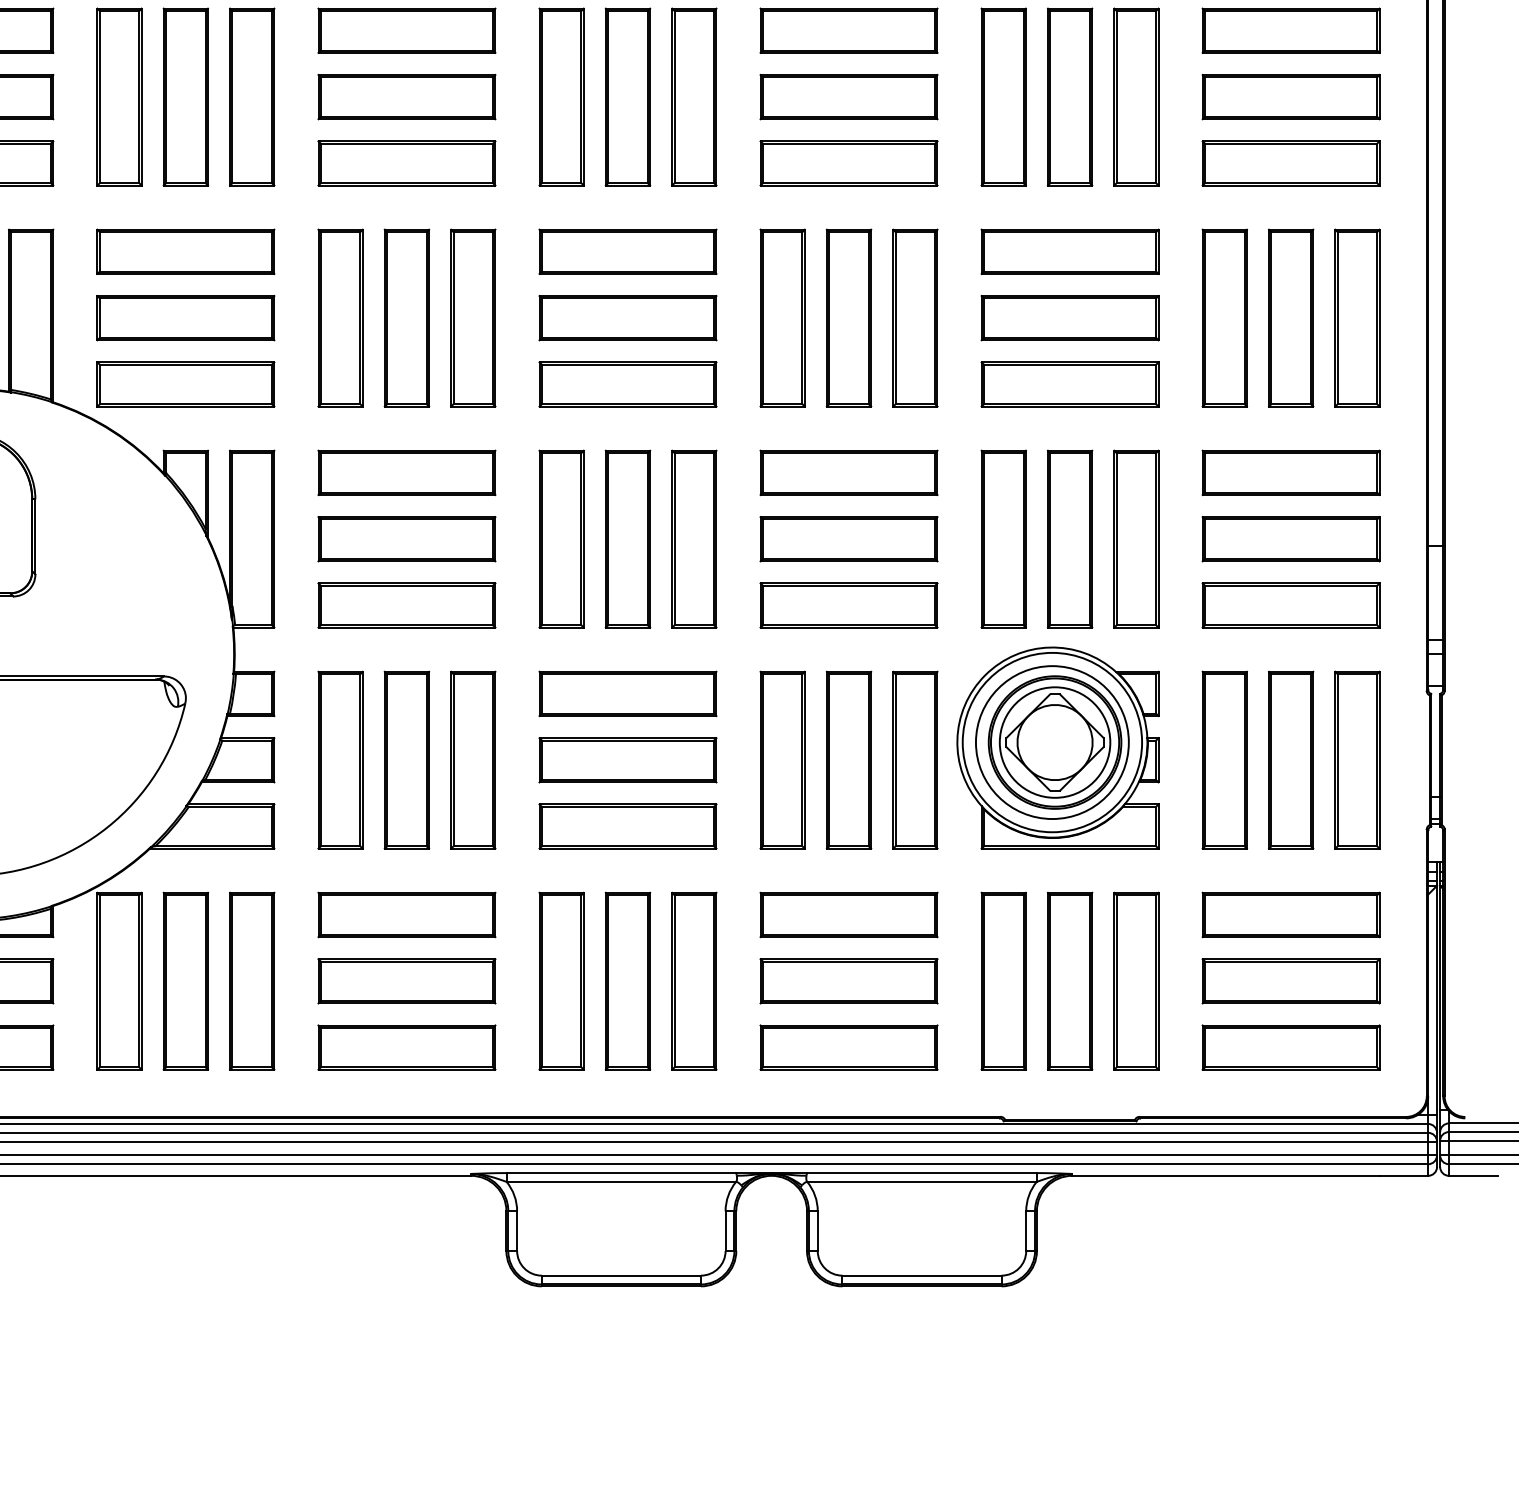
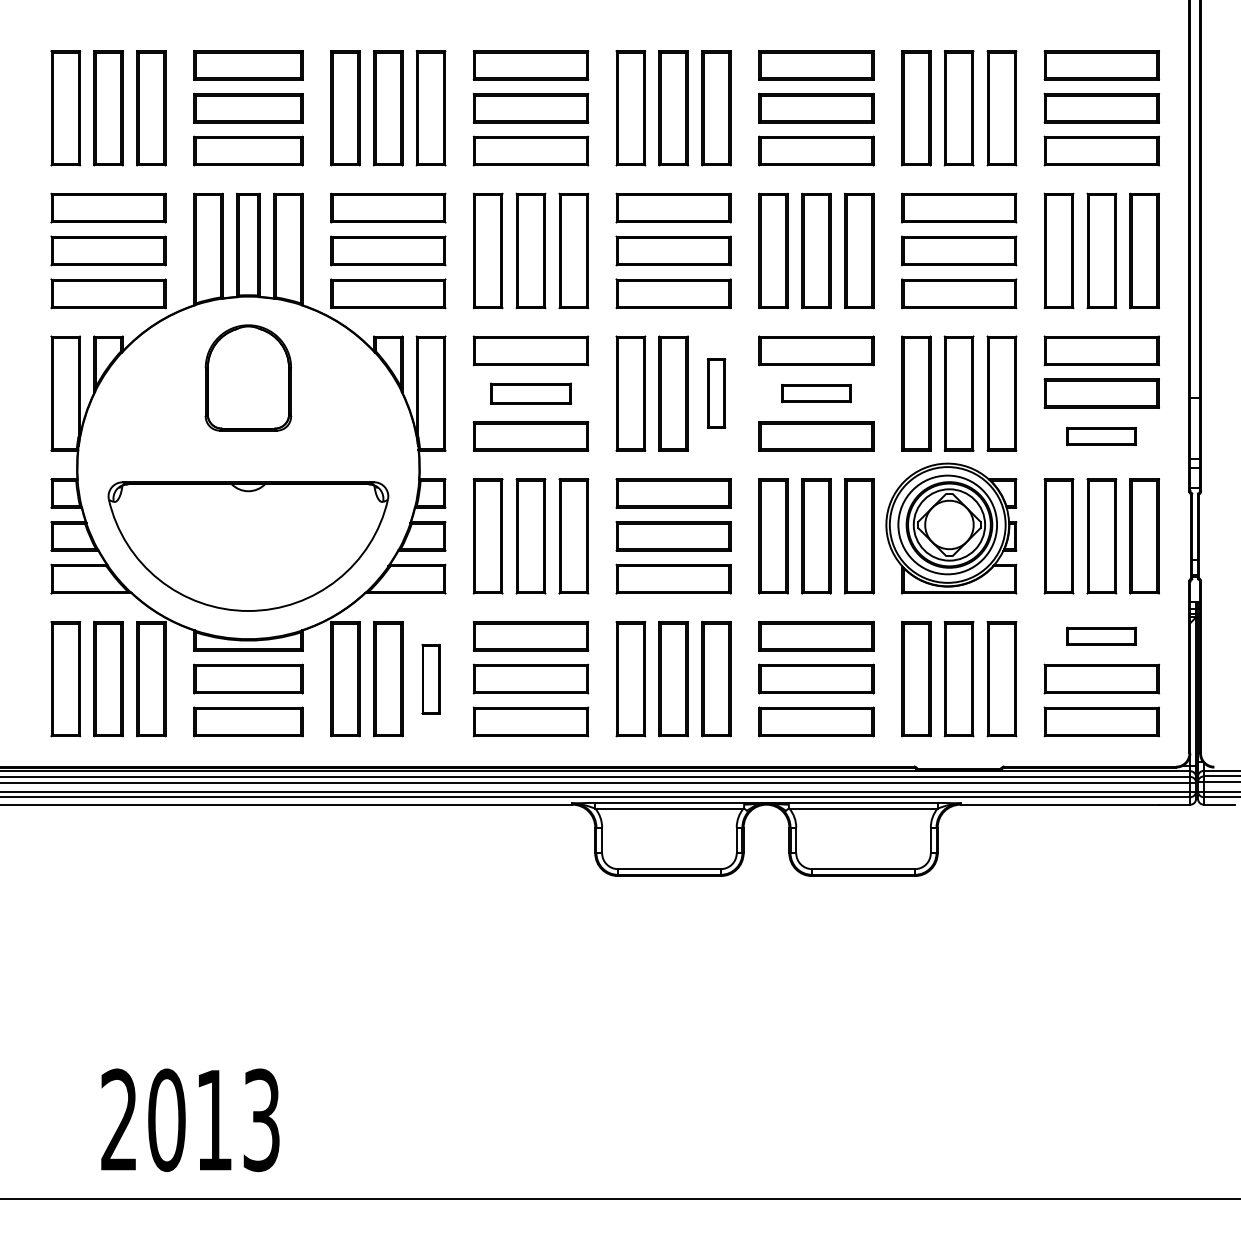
part: (406, 538) -> (530, 393), size x0.7
part: (694, 538) -> (716, 393), size x0.6
part: (849, 538) -> (816, 393), size x0.6
part: (1290, 605) -> (1101, 436), size x0.6
part: (1290, 915) -> (1101, 636), size x0.6
part: (251, 981) -> (430, 679), size x0.6

